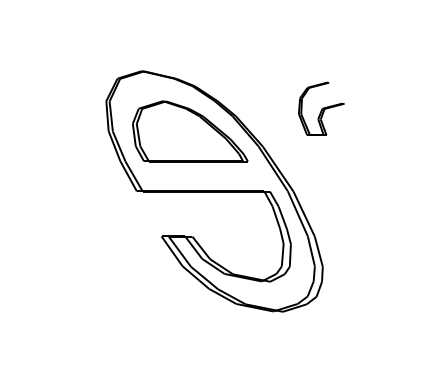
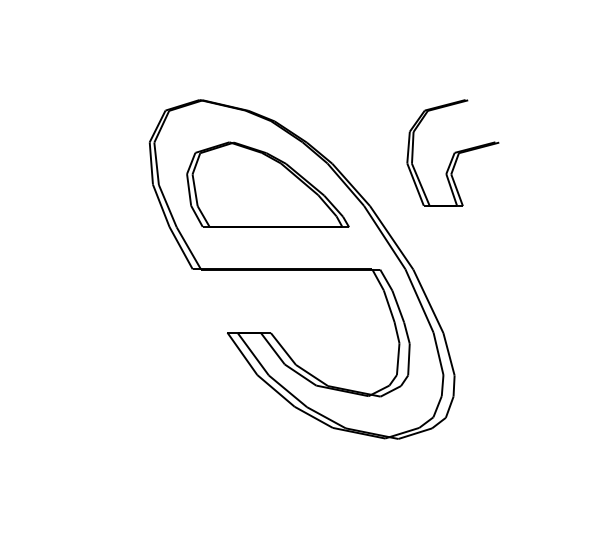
part: (321, 108) -> (452, 152), size x1.43

